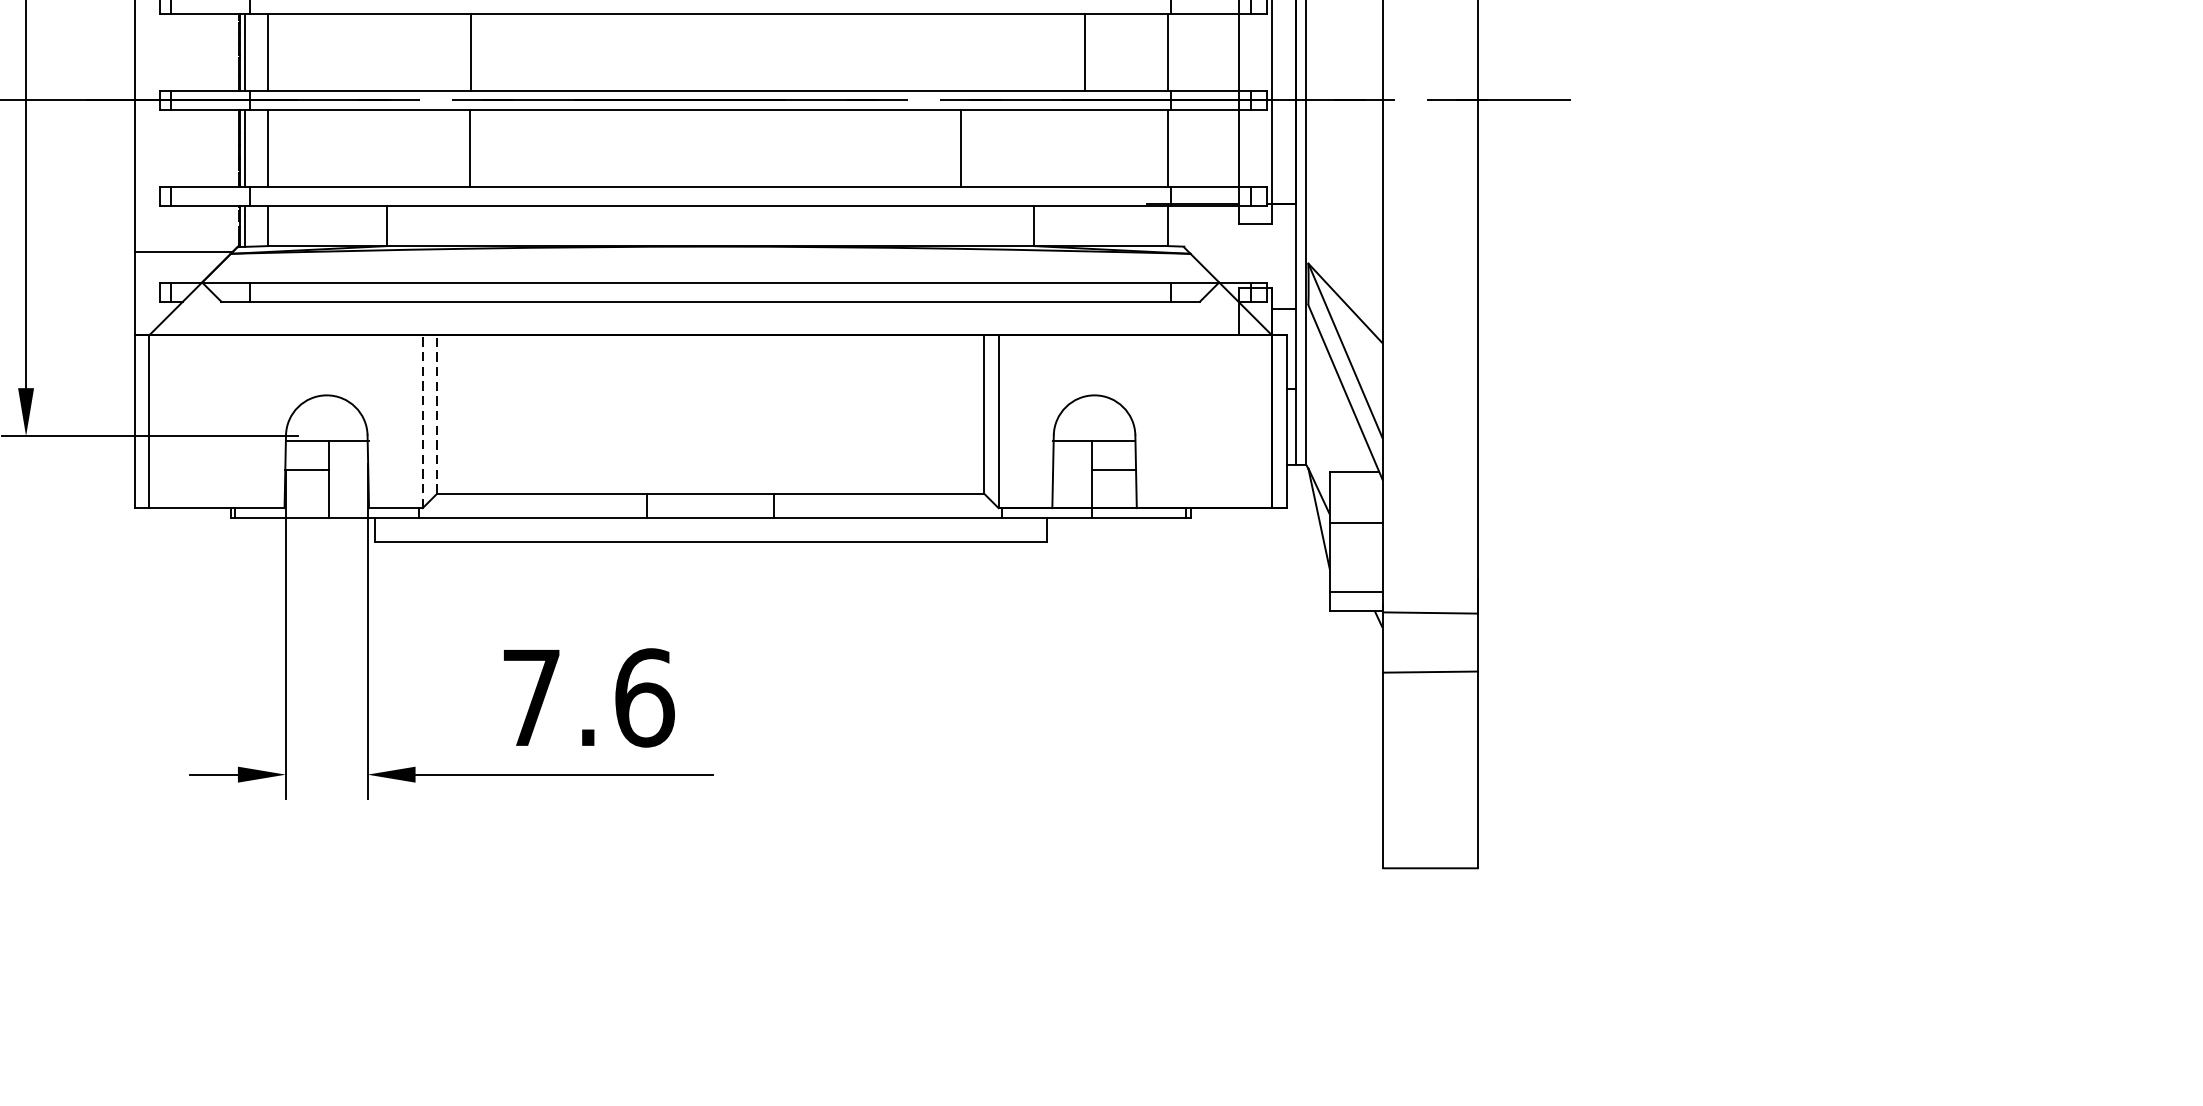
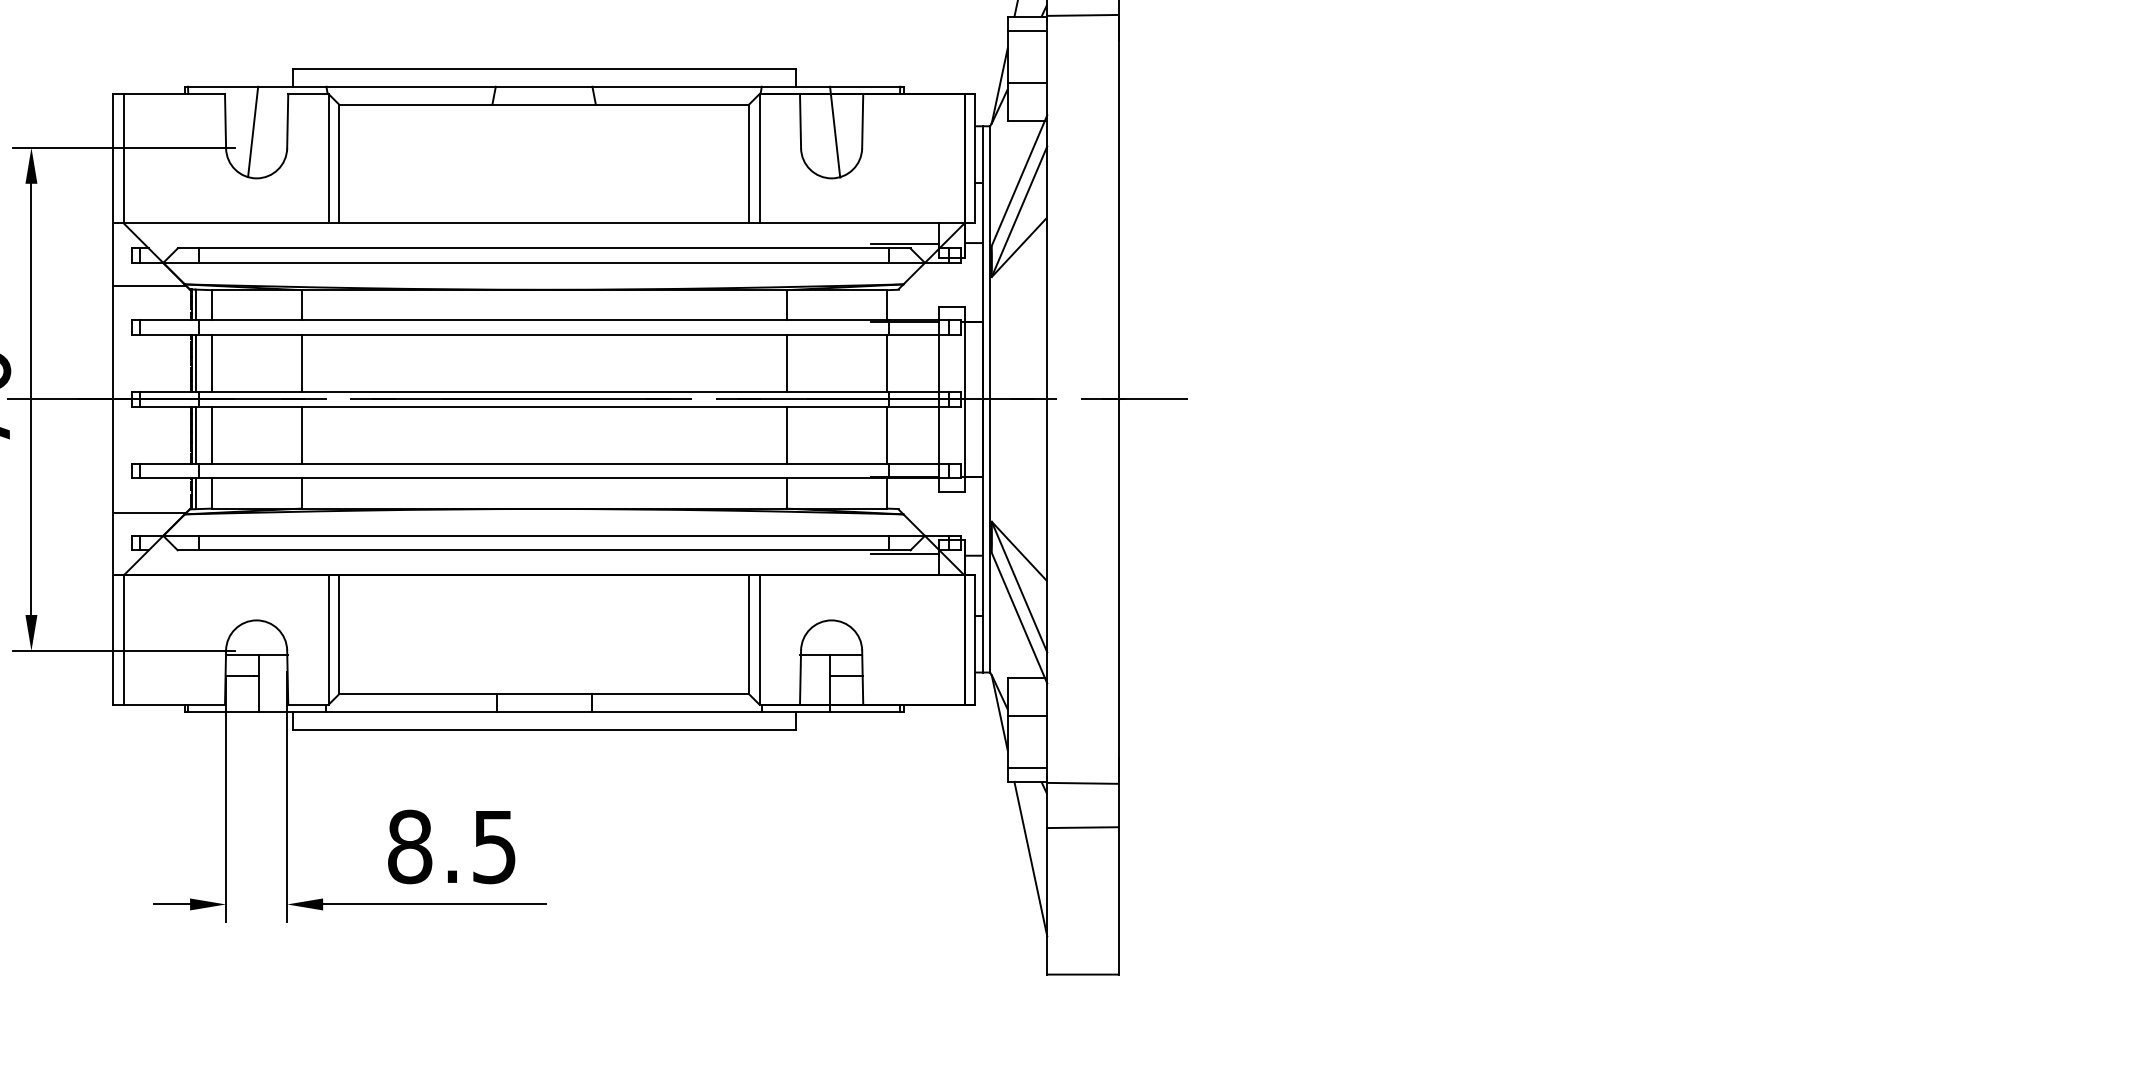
line: (470, 52) -> (301, 363), moved
line: (1085, 52) -> (786, 363), moved
line: (469, 148) -> (301, 435), moved
line: (960, 148) -> (786, 435), moved
line: (1193, 307) -> (905, 554), added
line: (437, 414) -> (339, 634), dashed -> solid
line: (422, 422) -> (328, 640), dashed -> solid
text: (588, 697) -> (452, 846), 7.6 -> 8.5
line: (1360, 713) -> (1030, 858), added

